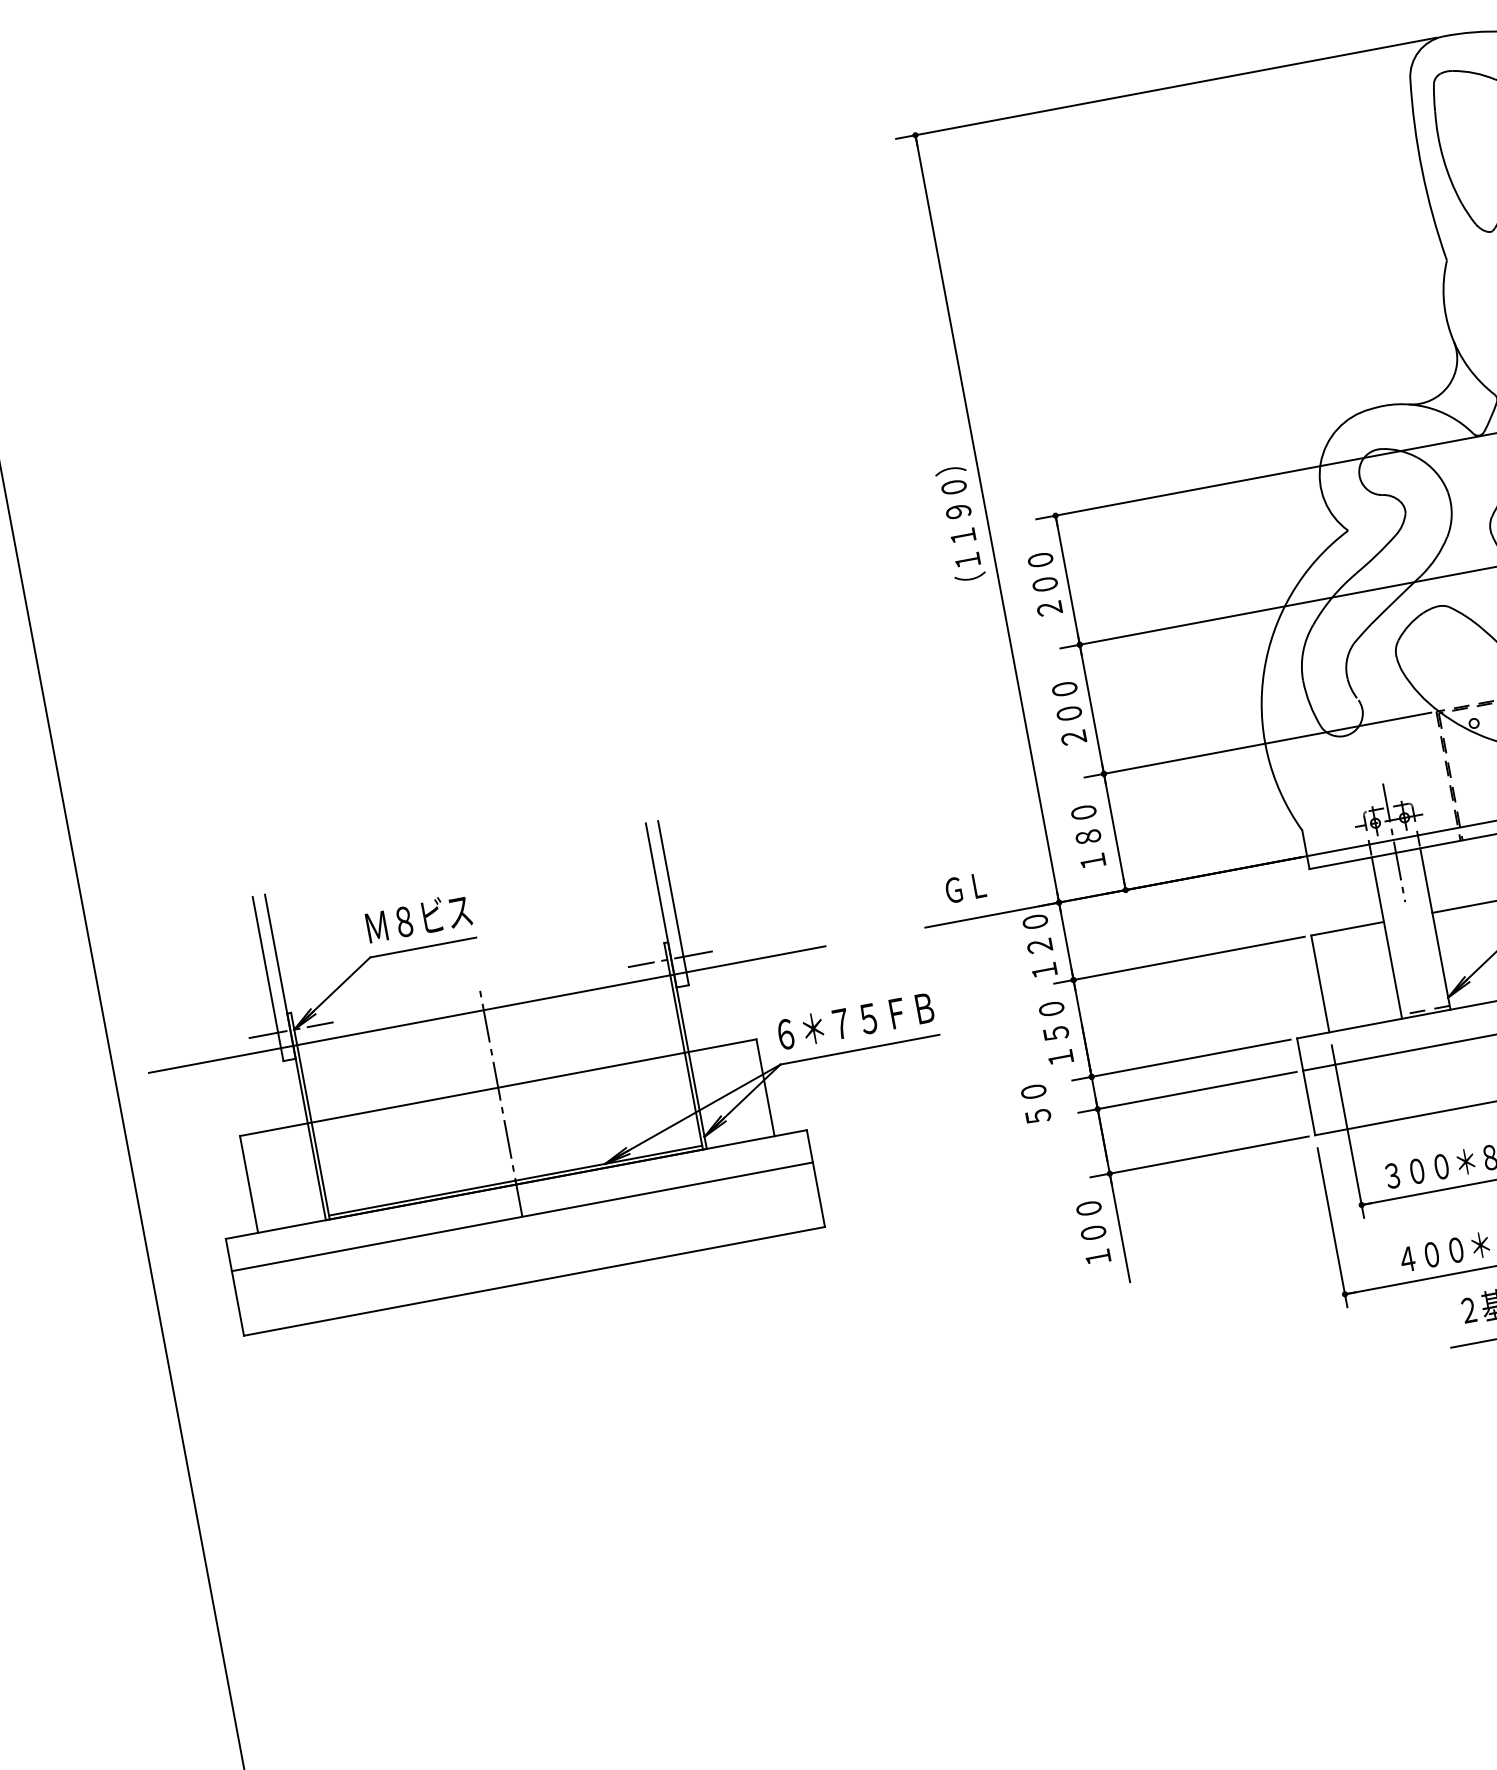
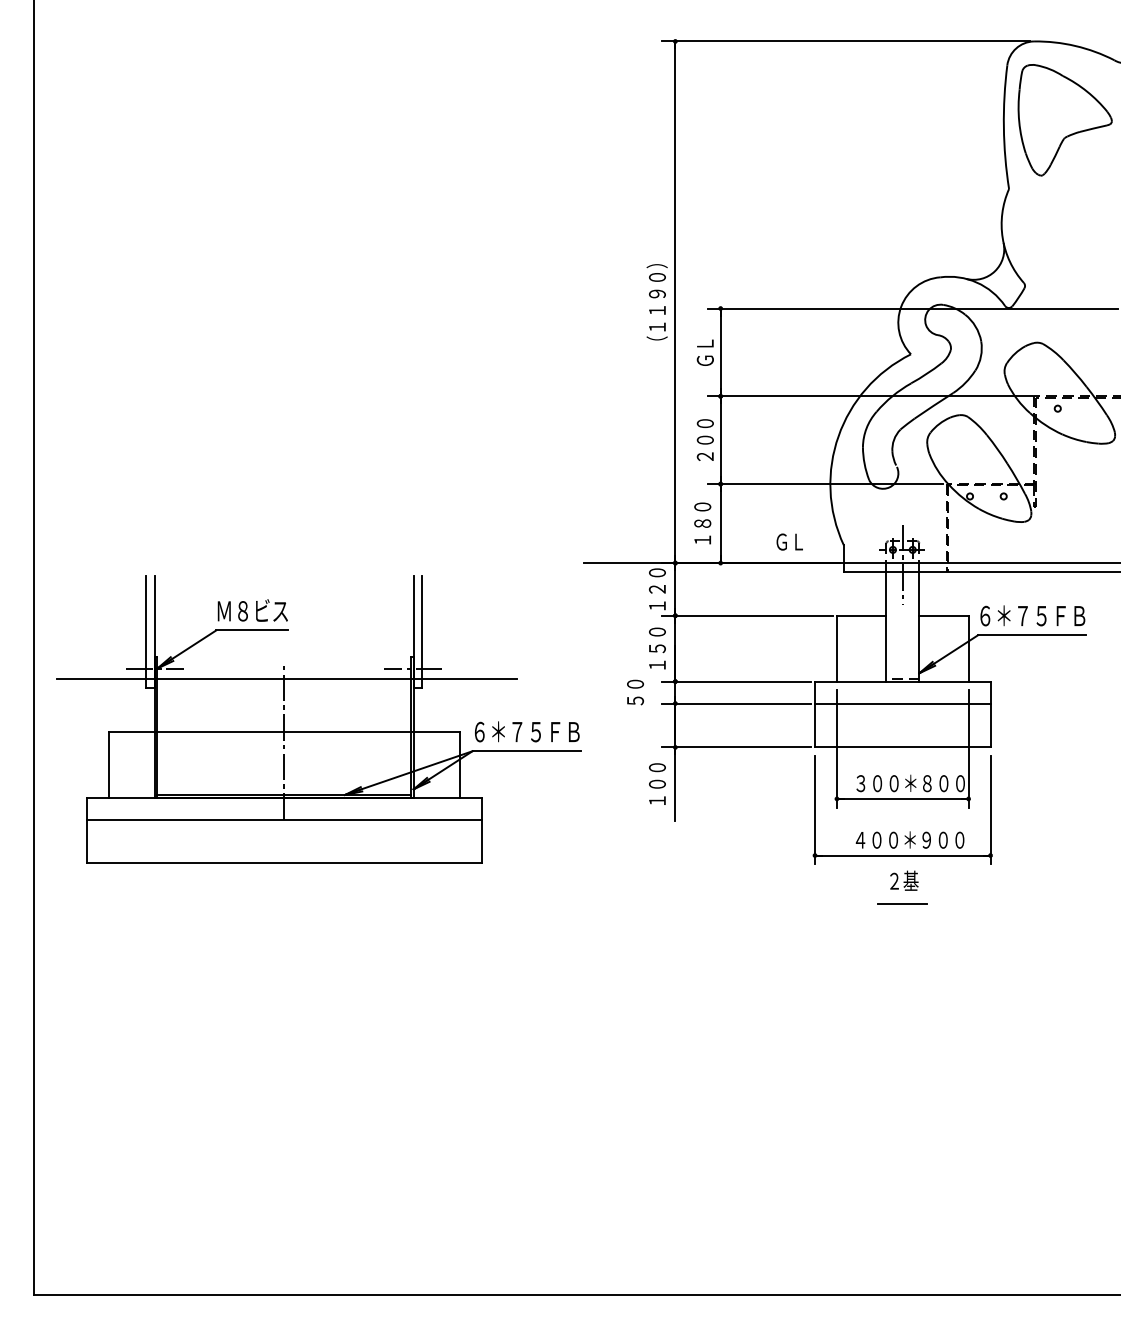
text: (1043, 584) -> (704, 352), ２００ -> ＧＬ
text: (965, 887) -> (789, 541), moved
part: (545, 1060) -> (318, 719), moved

